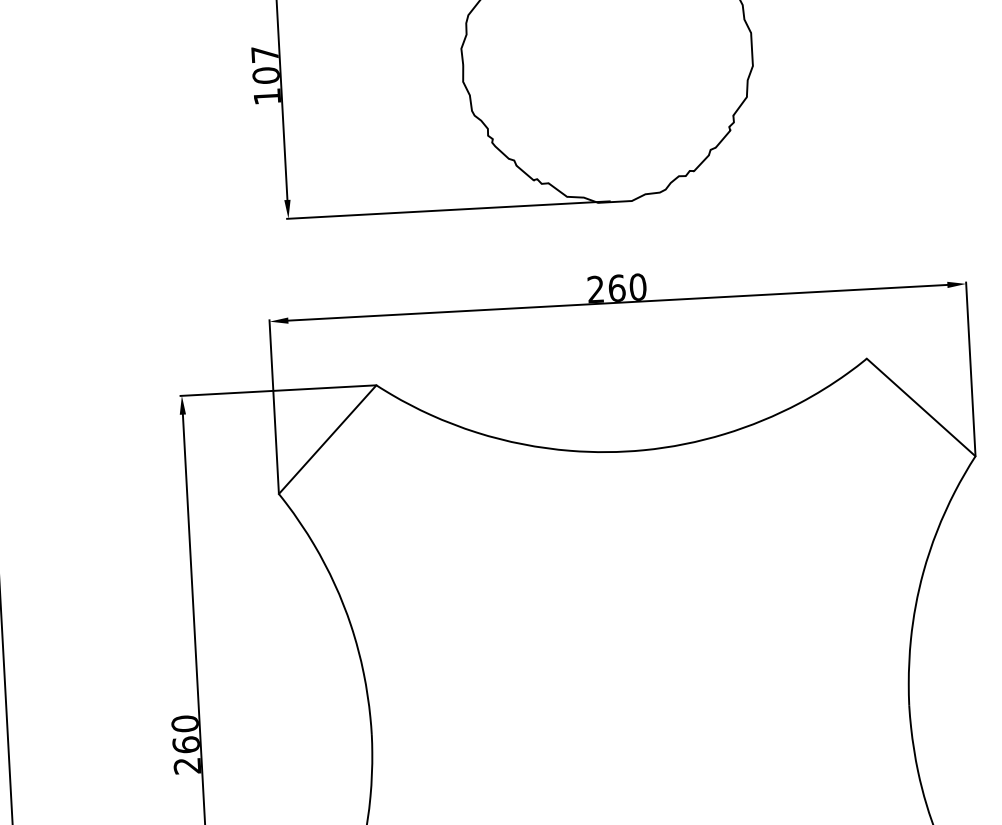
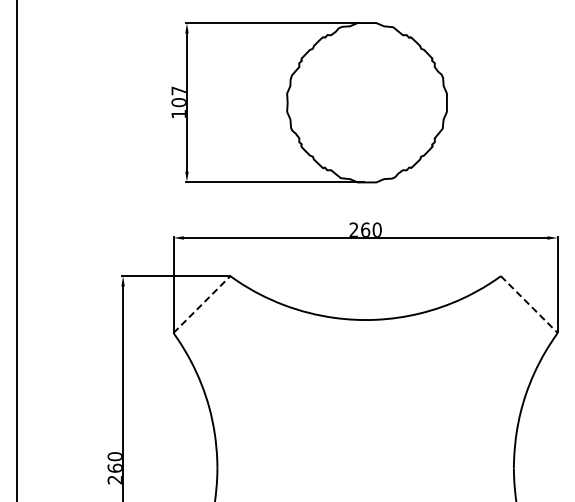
line: (921, 407) -> (529, 304), solid -> dashed
line: (328, 439) -> (202, 304), solid -> dashed

